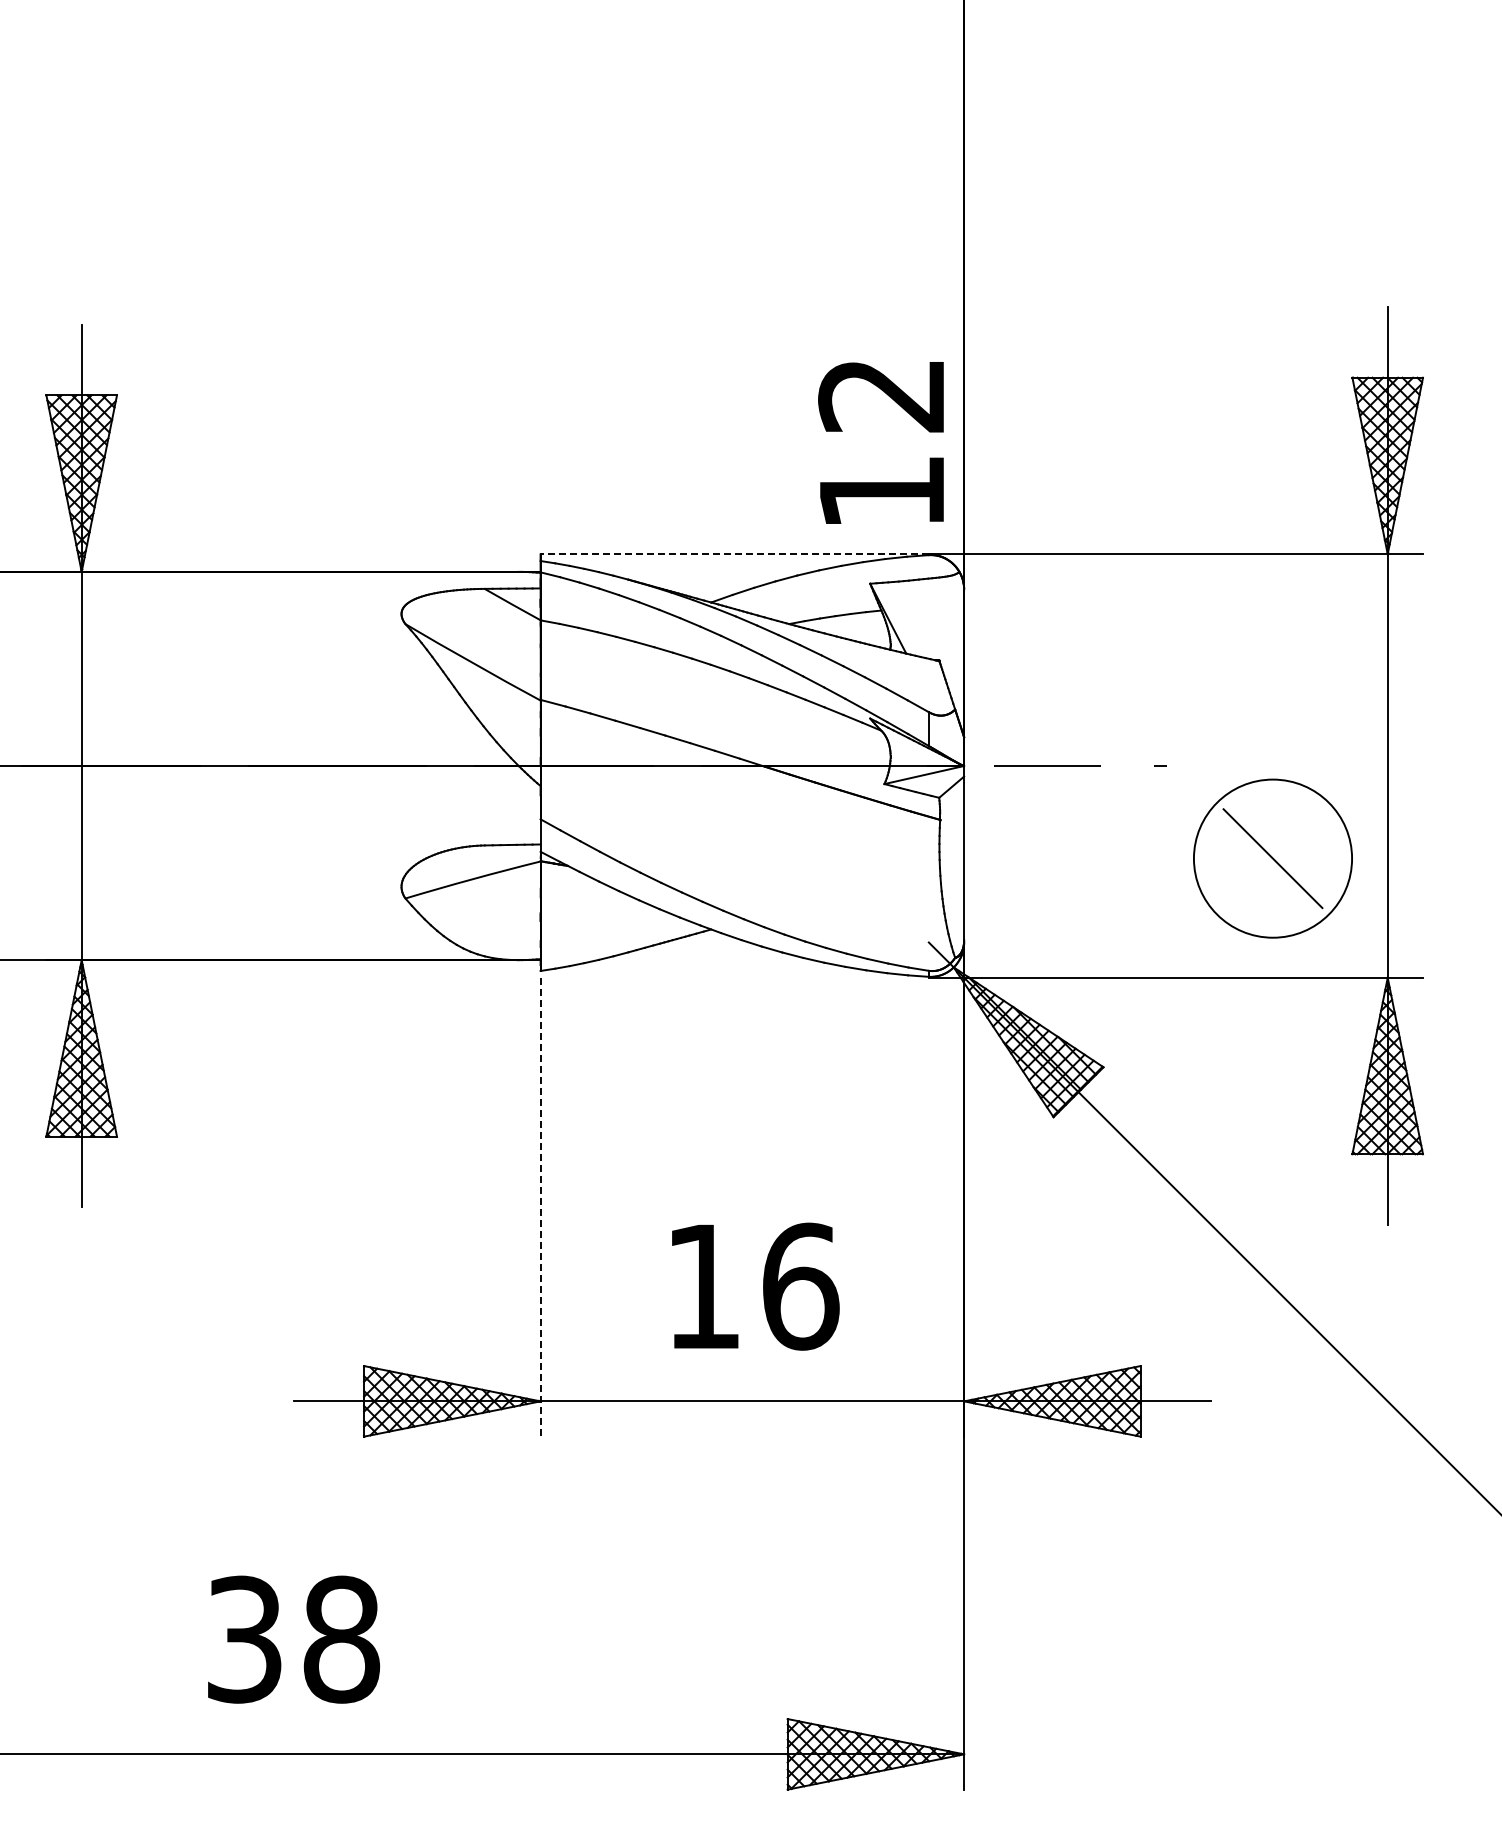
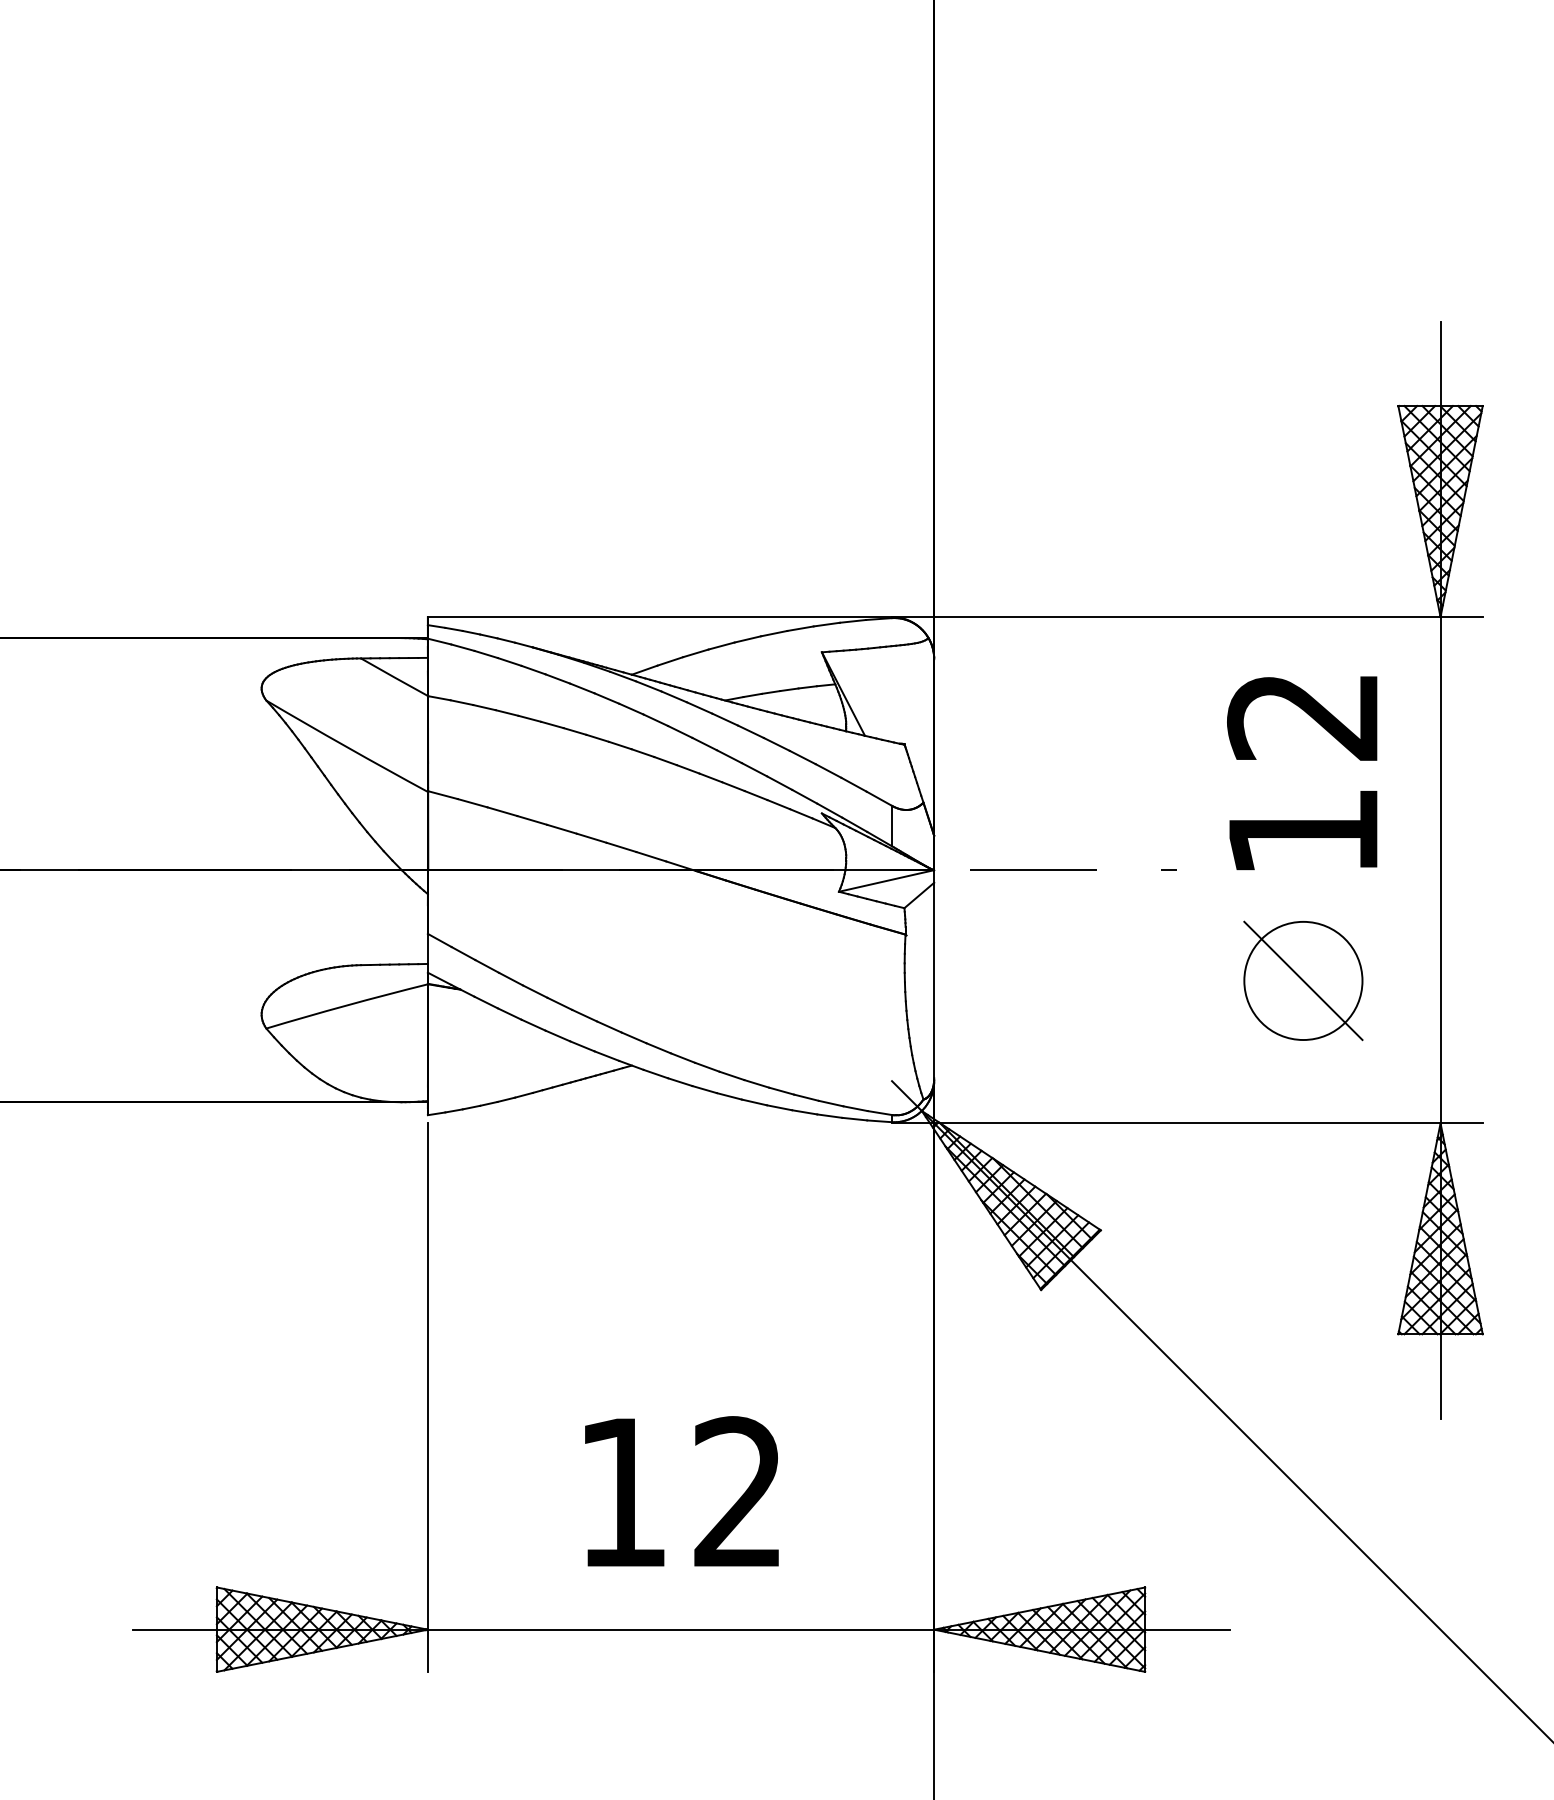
text: (880, 442) -> (1301, 772), moved
line: (734, 554) -> (659, 617), dashed -> solid
circle: (1272, 858) -> (1302, 980), size x0.62
line: (540, 1207) -> (427, 1397), dashed -> solid
text: (801, 1286) -> (739, 1492), 16 -> 12

